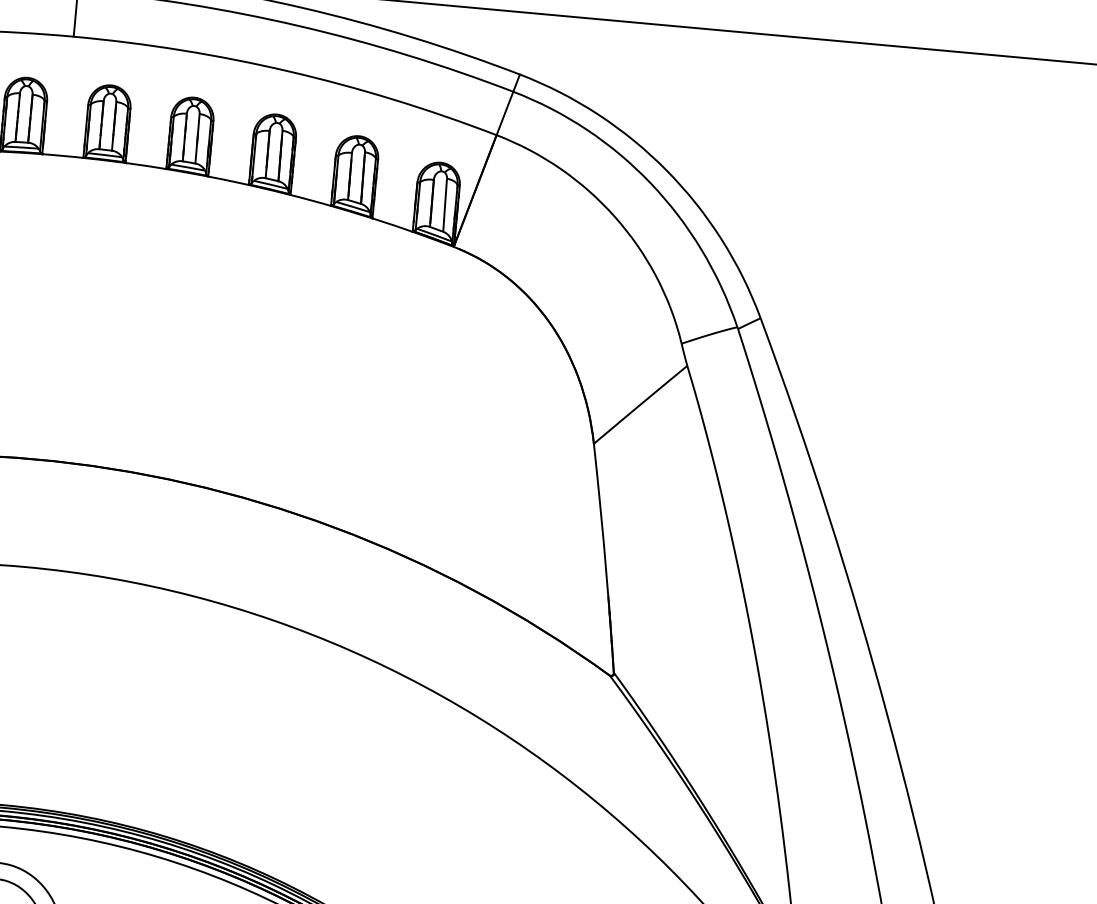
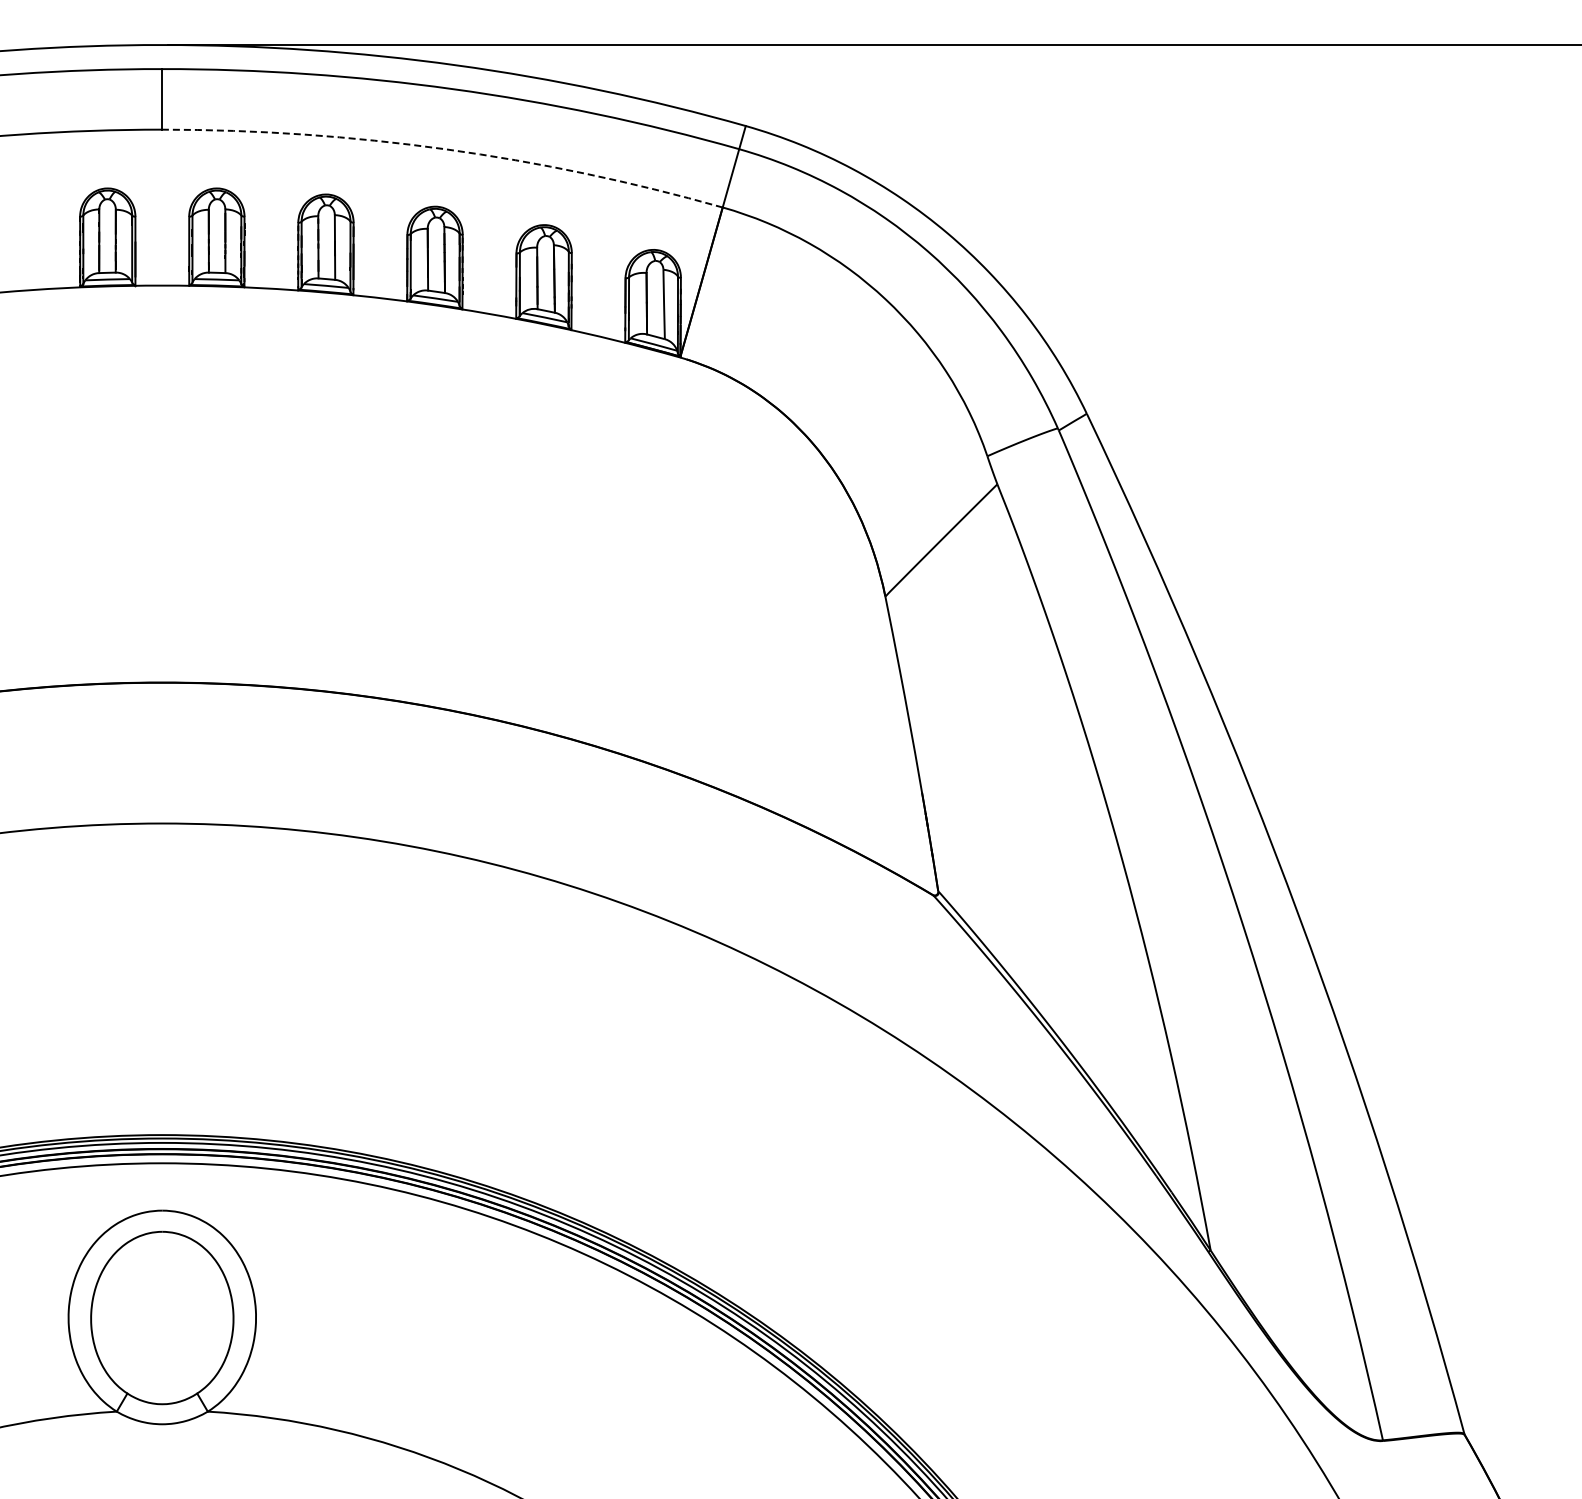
arc: (288, 71) -> (445, 149), solid -> dashed

